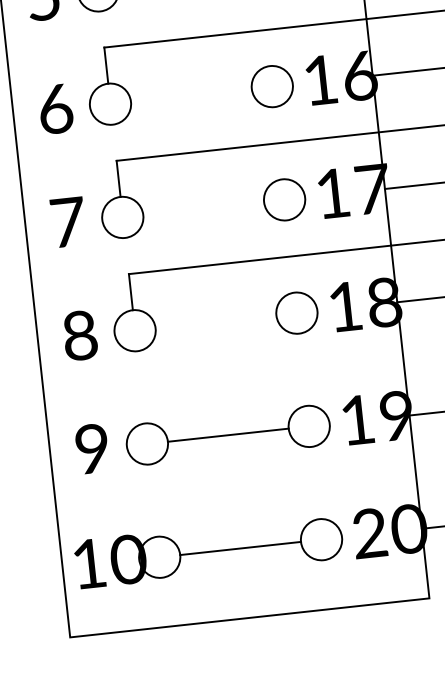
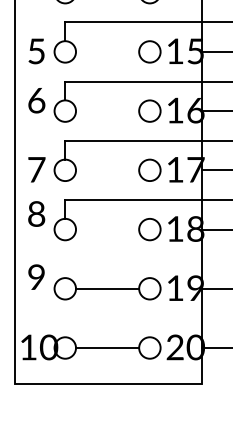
text: (55, 108) -> (36, 100), moved
text: (79, 334) -> (36, 213), moved
text: (92, 447) -> (36, 276), moved

